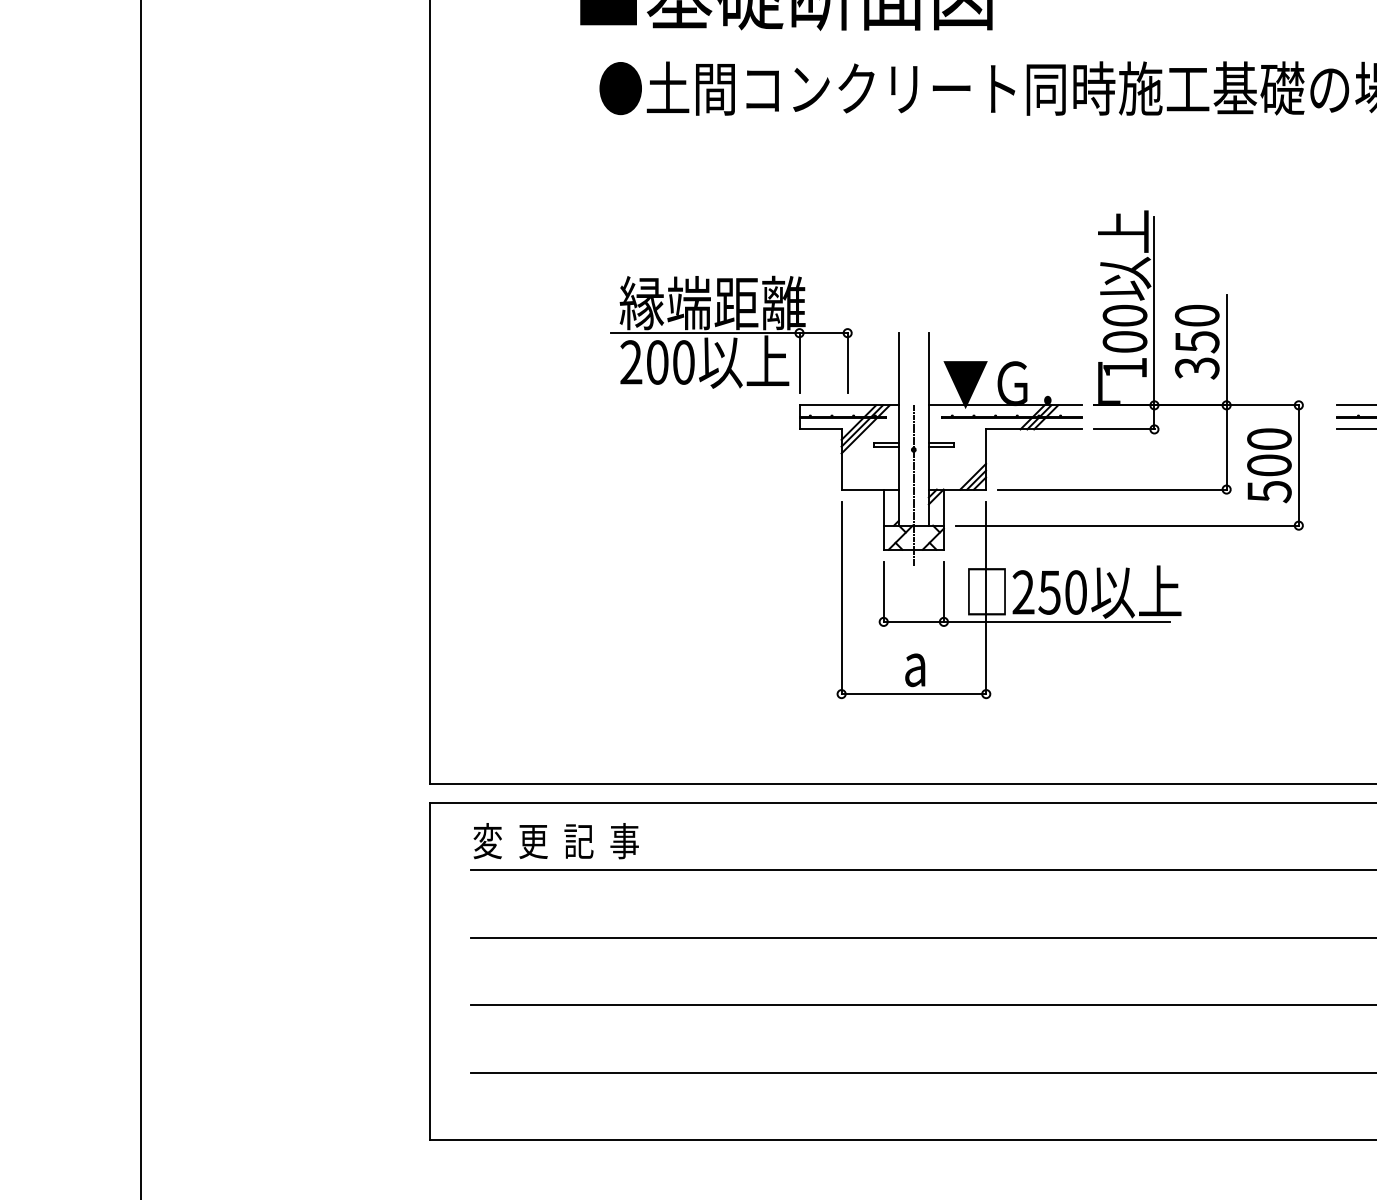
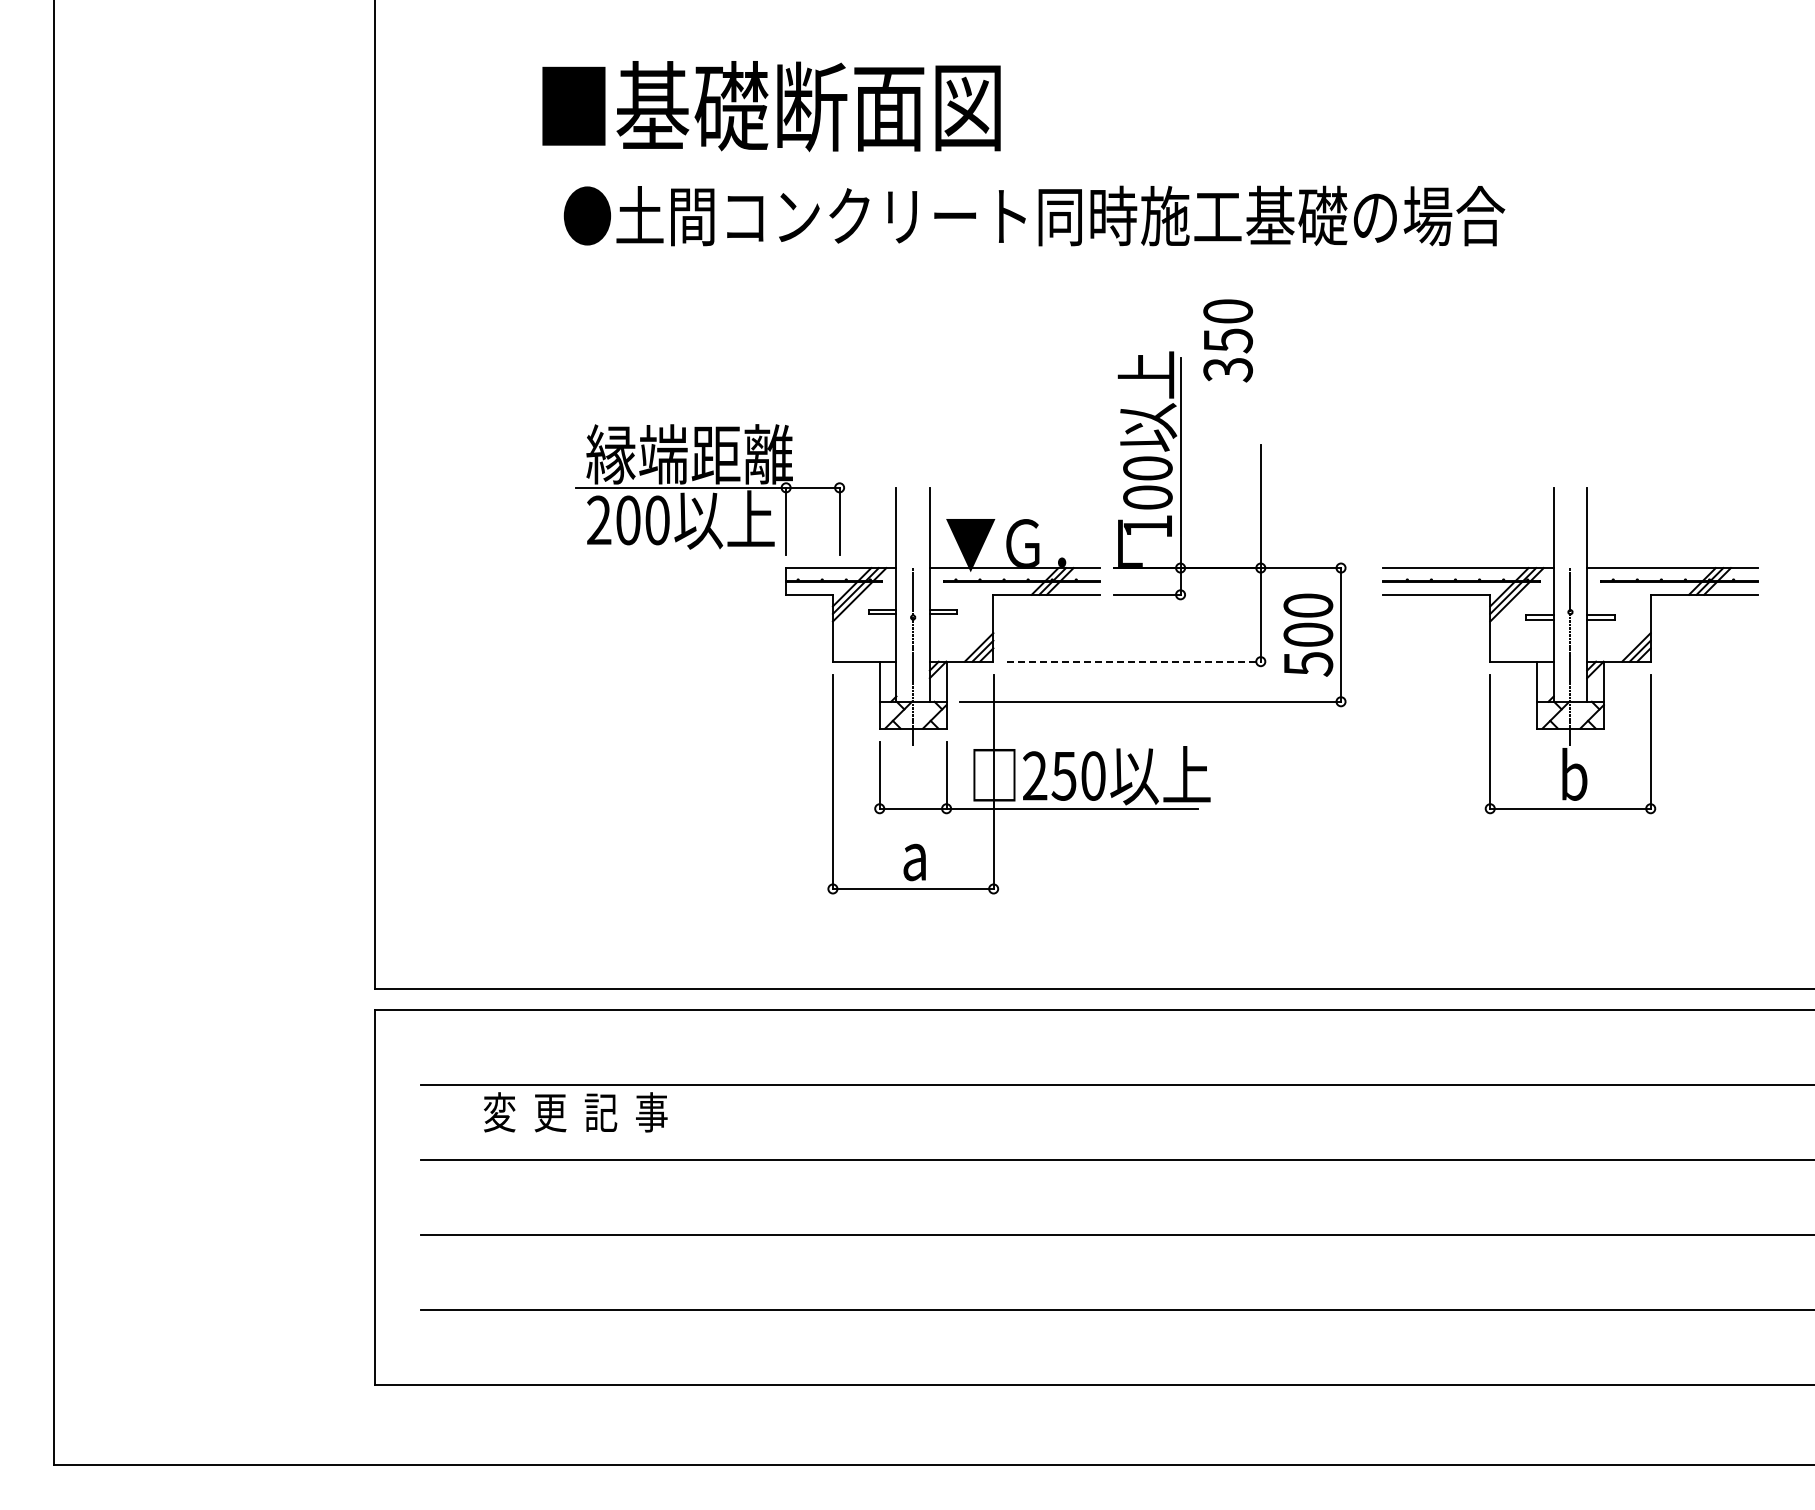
text: (1196, 341) -> (1227, 340), moved
line: (1112, 489) -> (1134, 661), solid -> dashed
text: (556, 841) -> (575, 1112), moved

